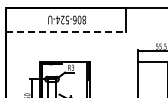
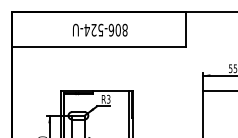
line: (66, 31) -> (99, 46), dashed -> solid

